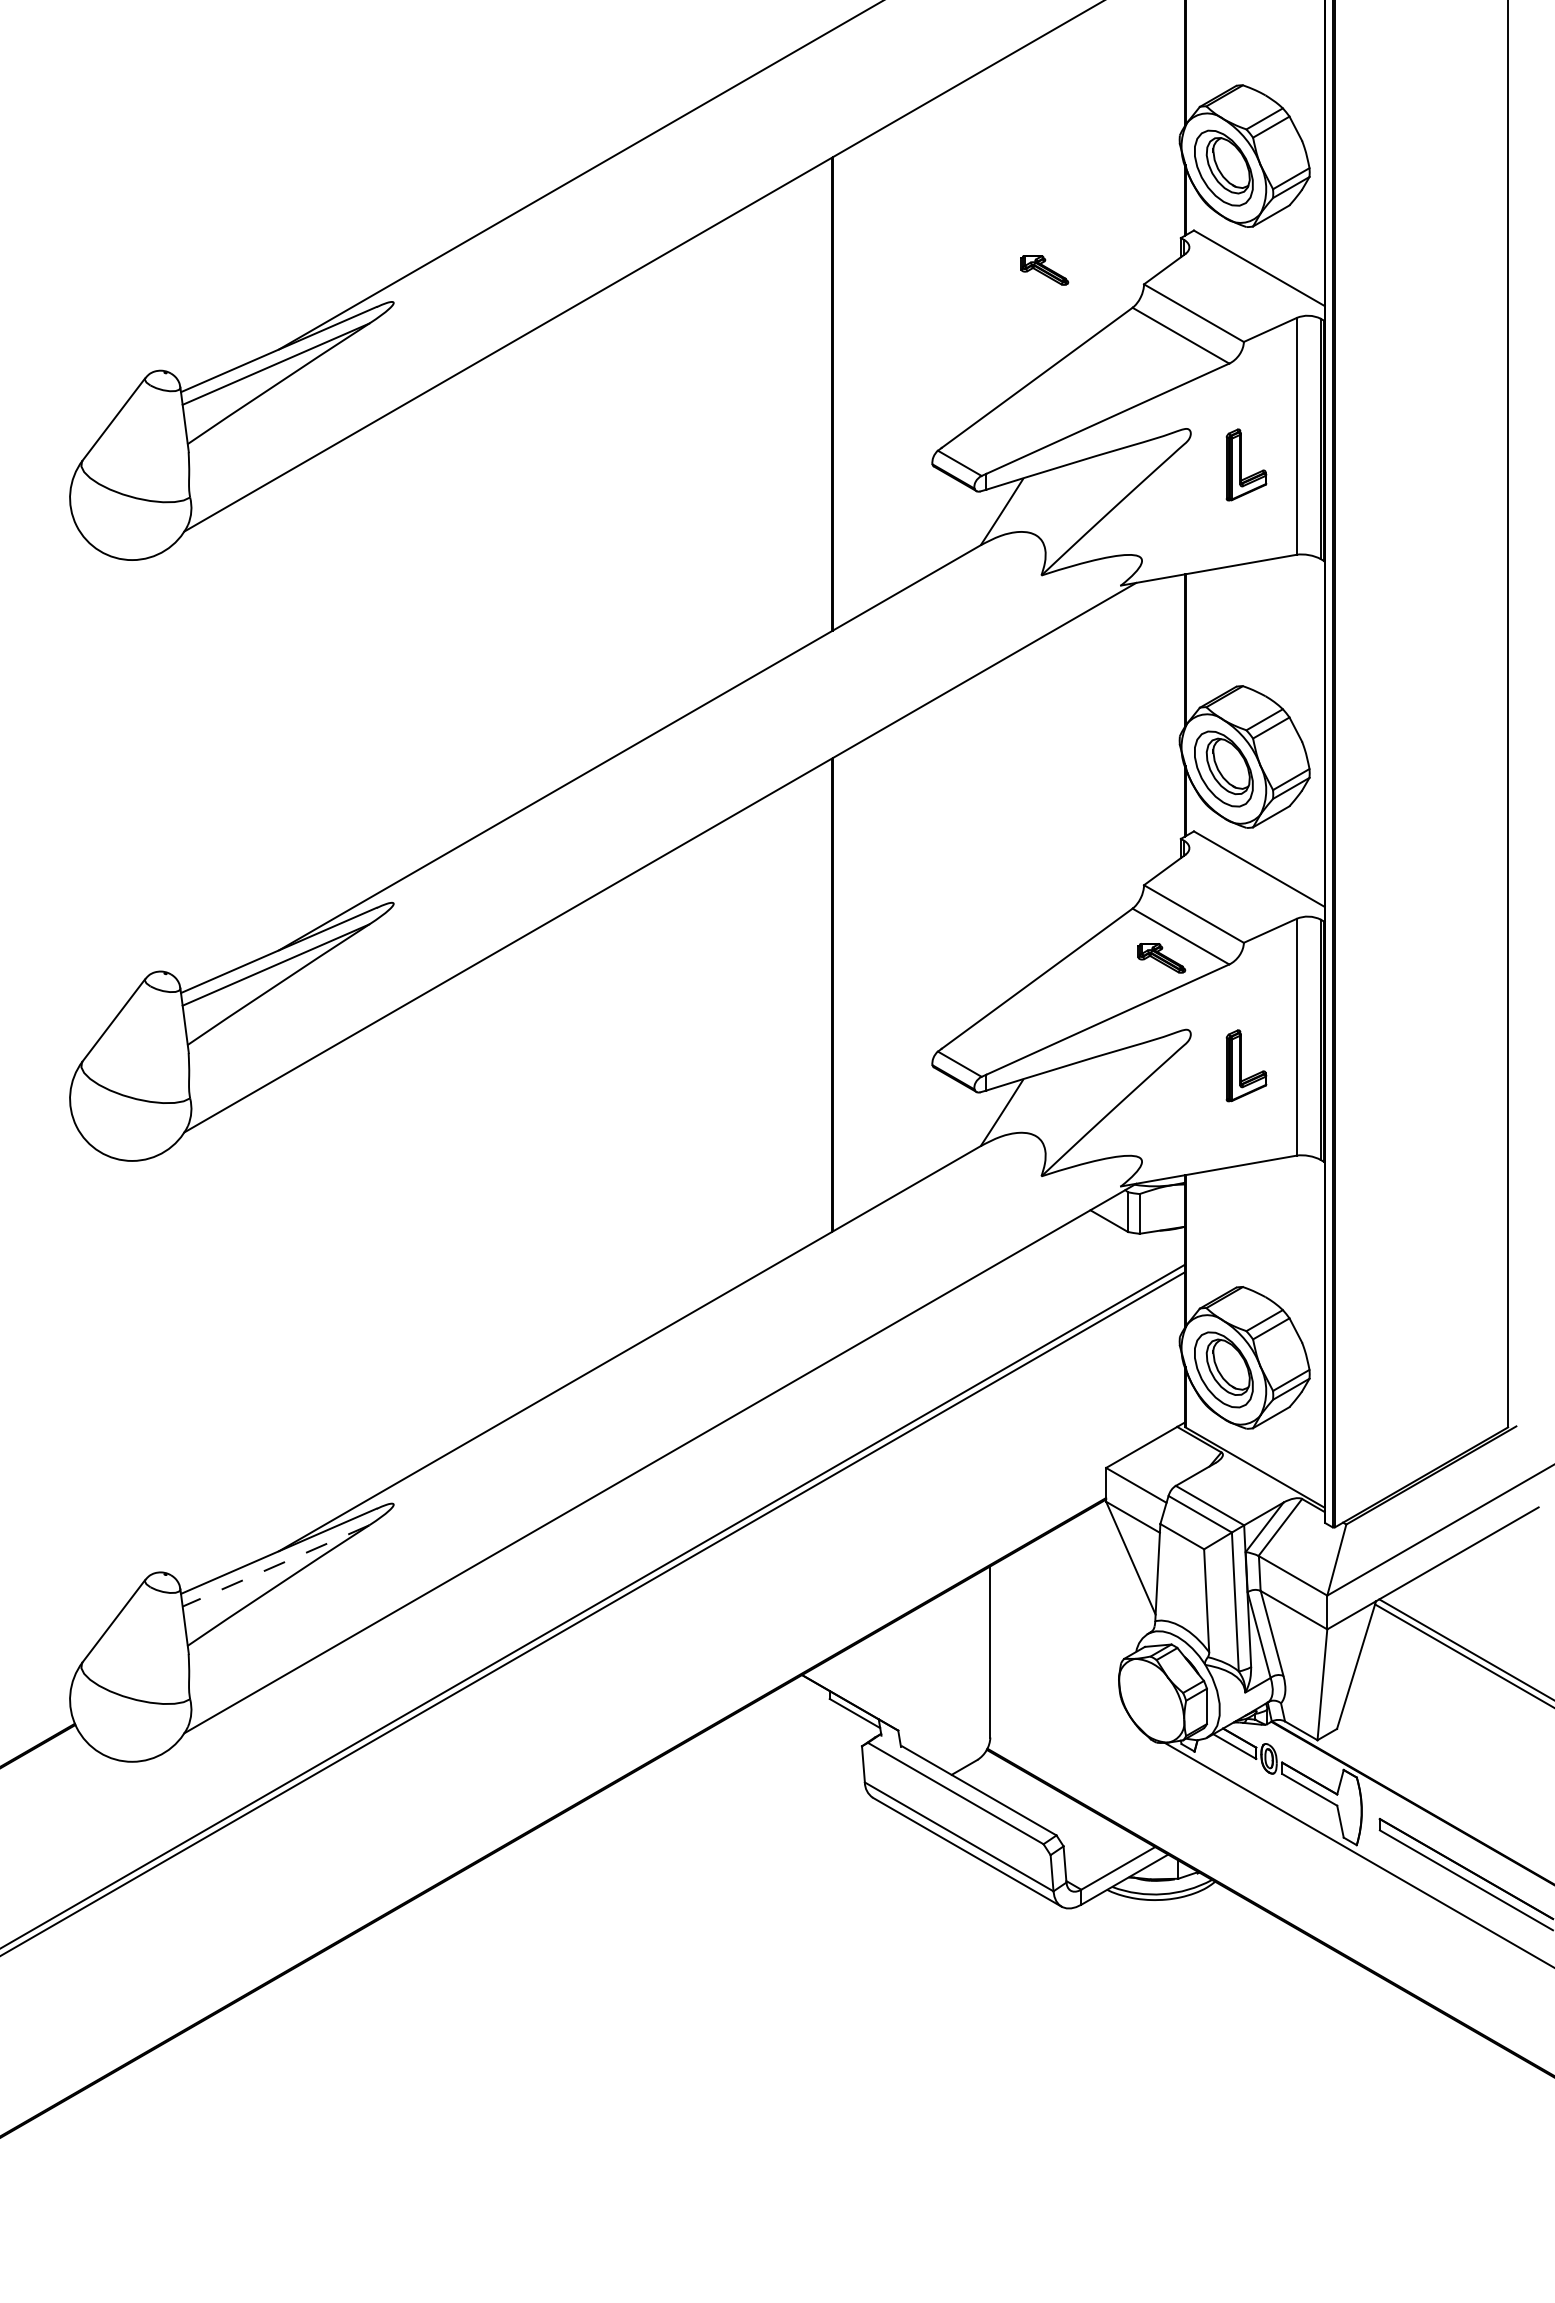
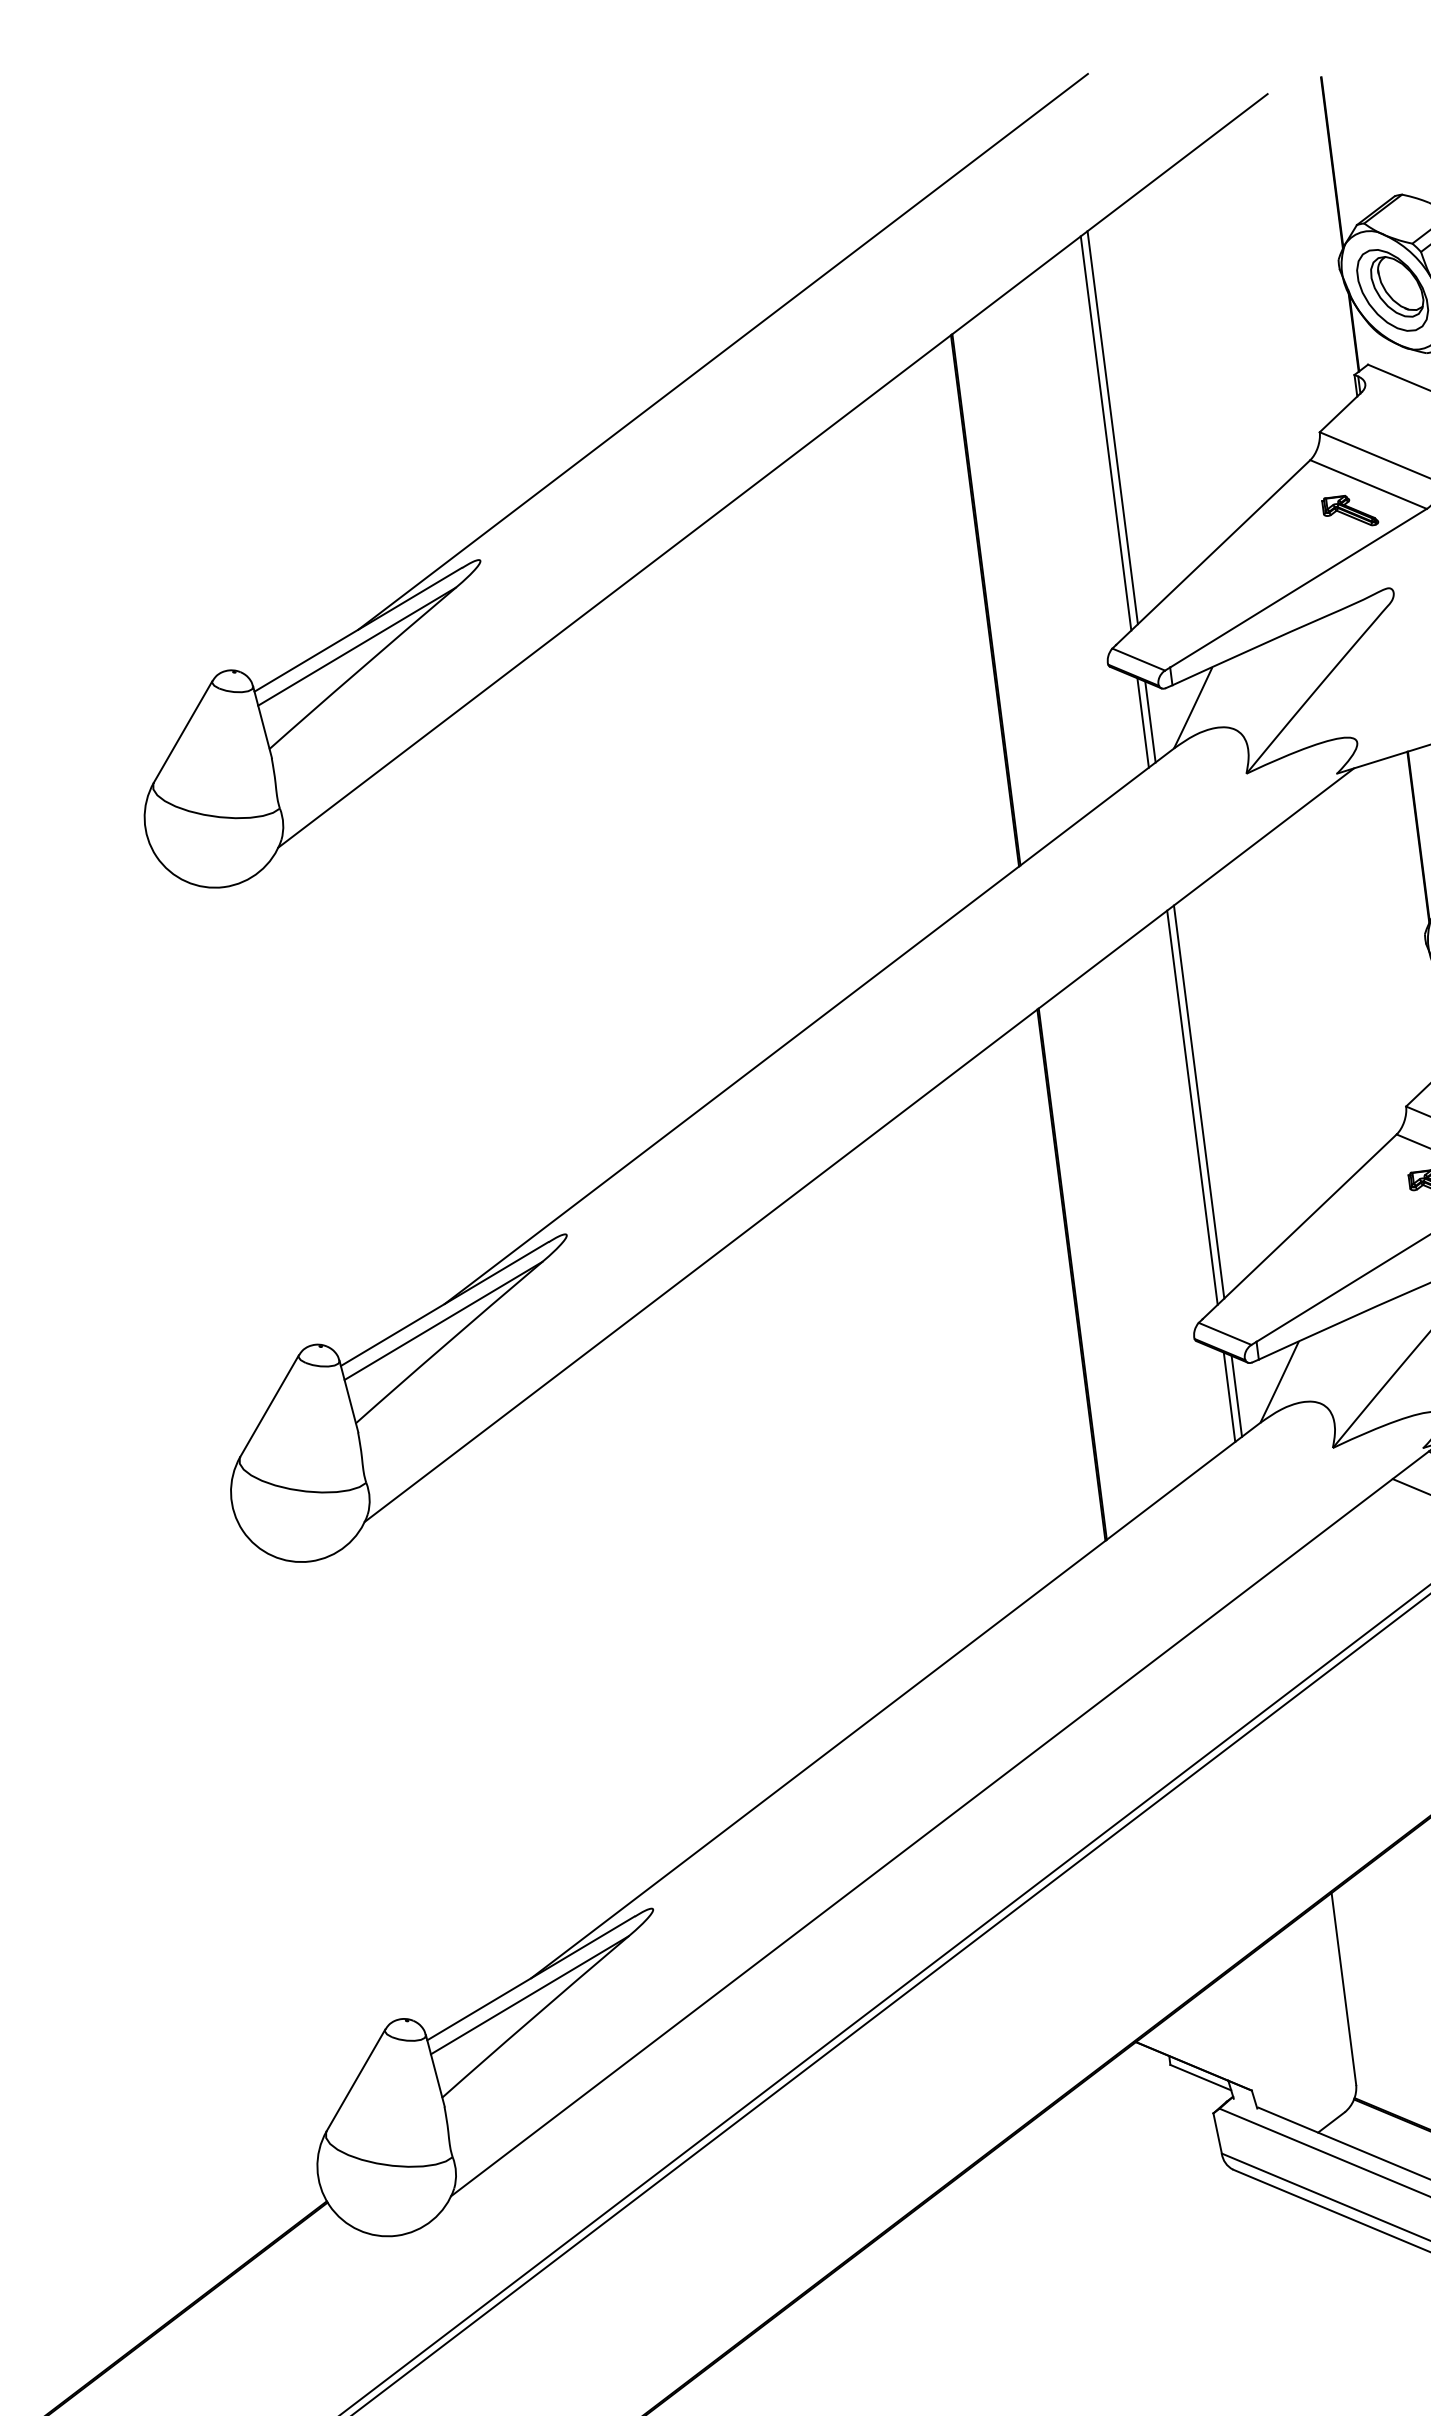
line: (963, 257) -> (1113, 428), added
line: (956, 261) -> (1106, 433), added
part: (1044, 270) -> (1349, 511), moved
line: (956, 519) -> (1143, 723), added
line: (963, 519) -> (1150, 722), added
line: (963, 857) -> (1199, 1101), added
line: (956, 861) -> (1192, 1106), added
line: (956, 1120) -> (1229, 1397), added
line: (963, 1120) -> (1237, 1396), added
line: (275, 1565) -> (529, 1994), dashed -> solid

